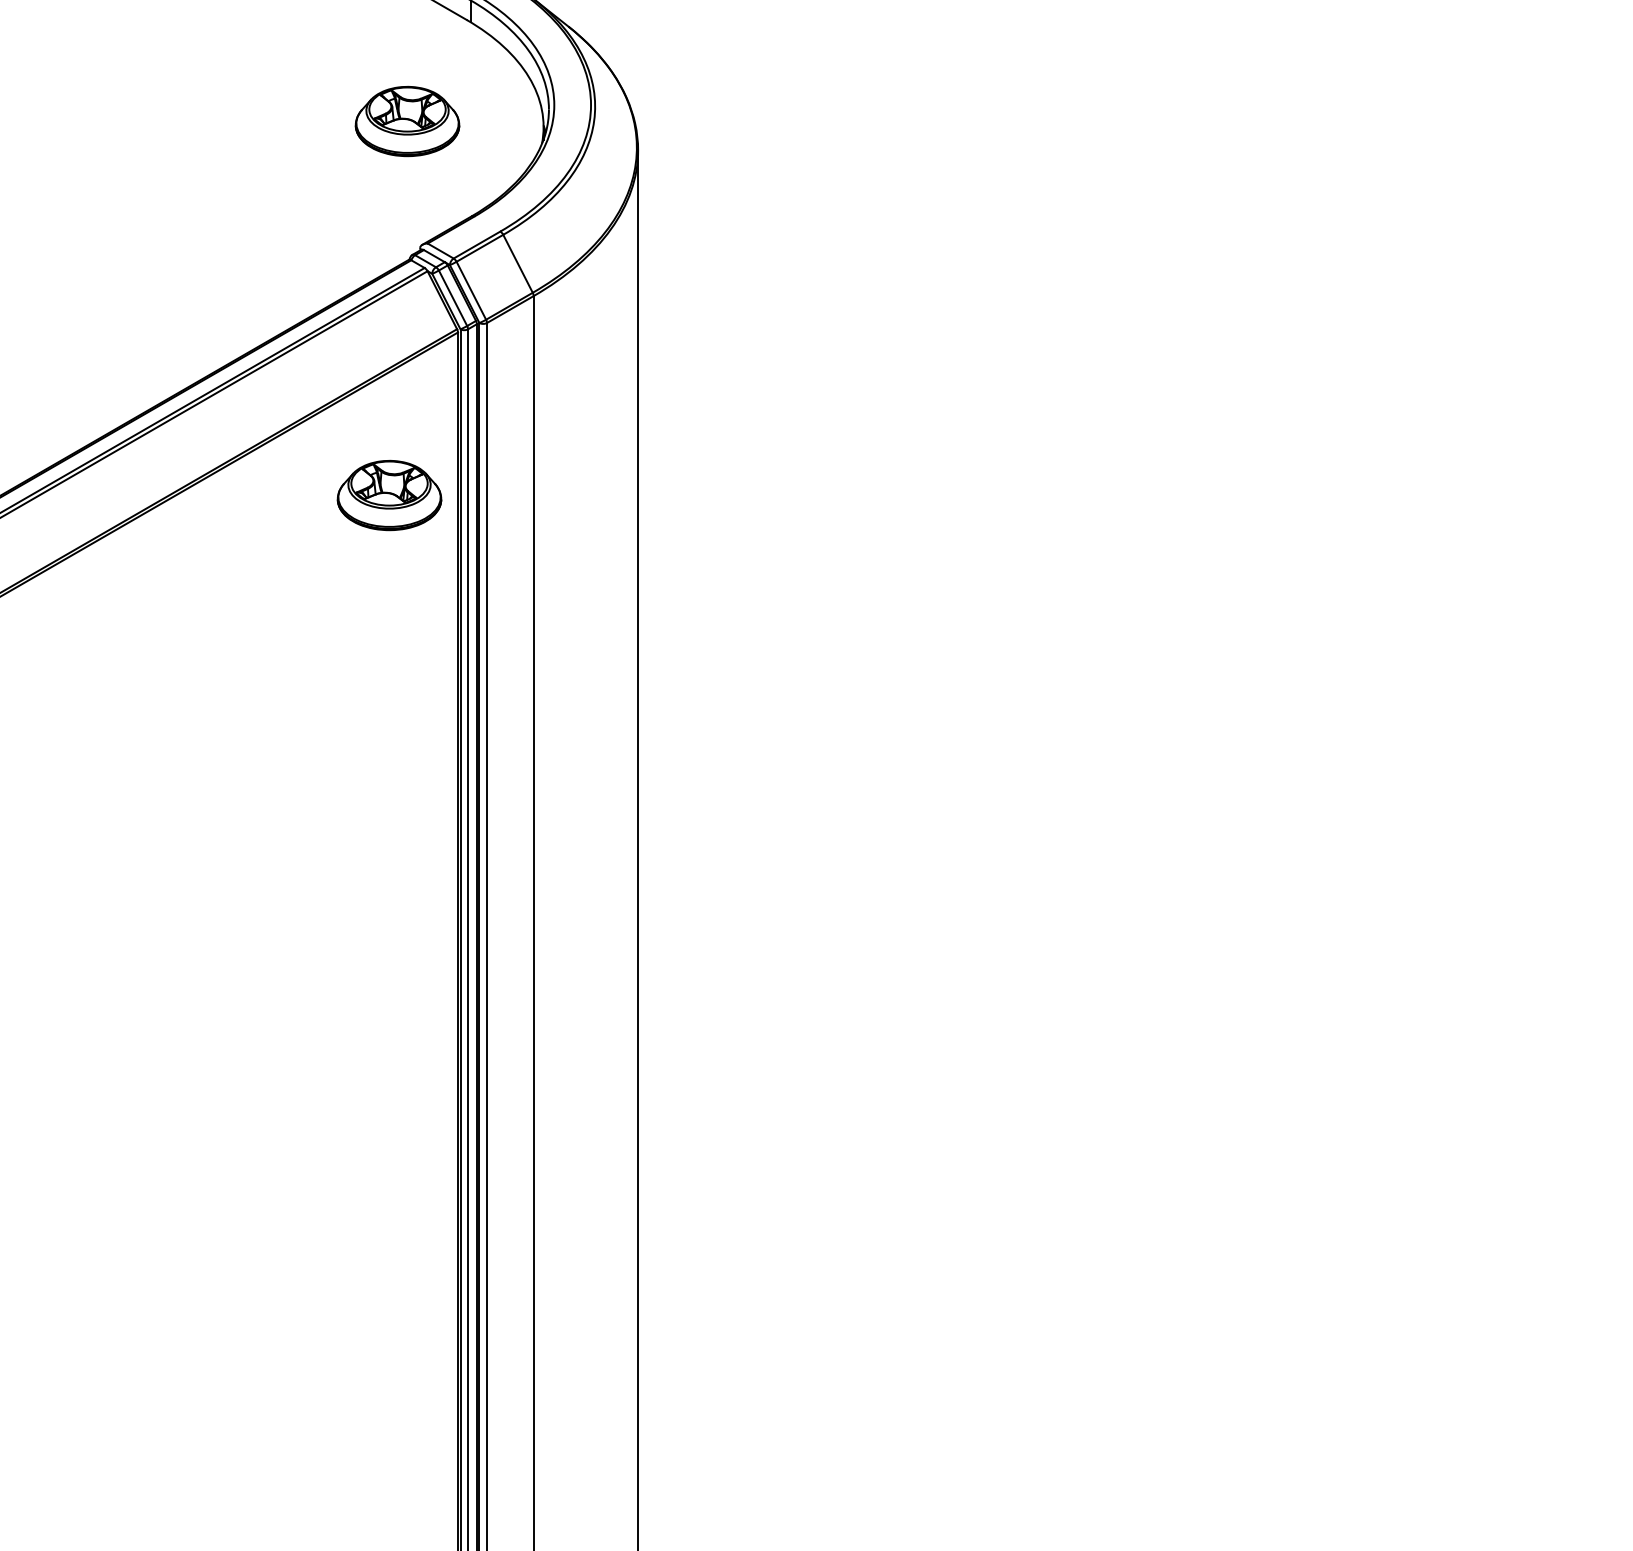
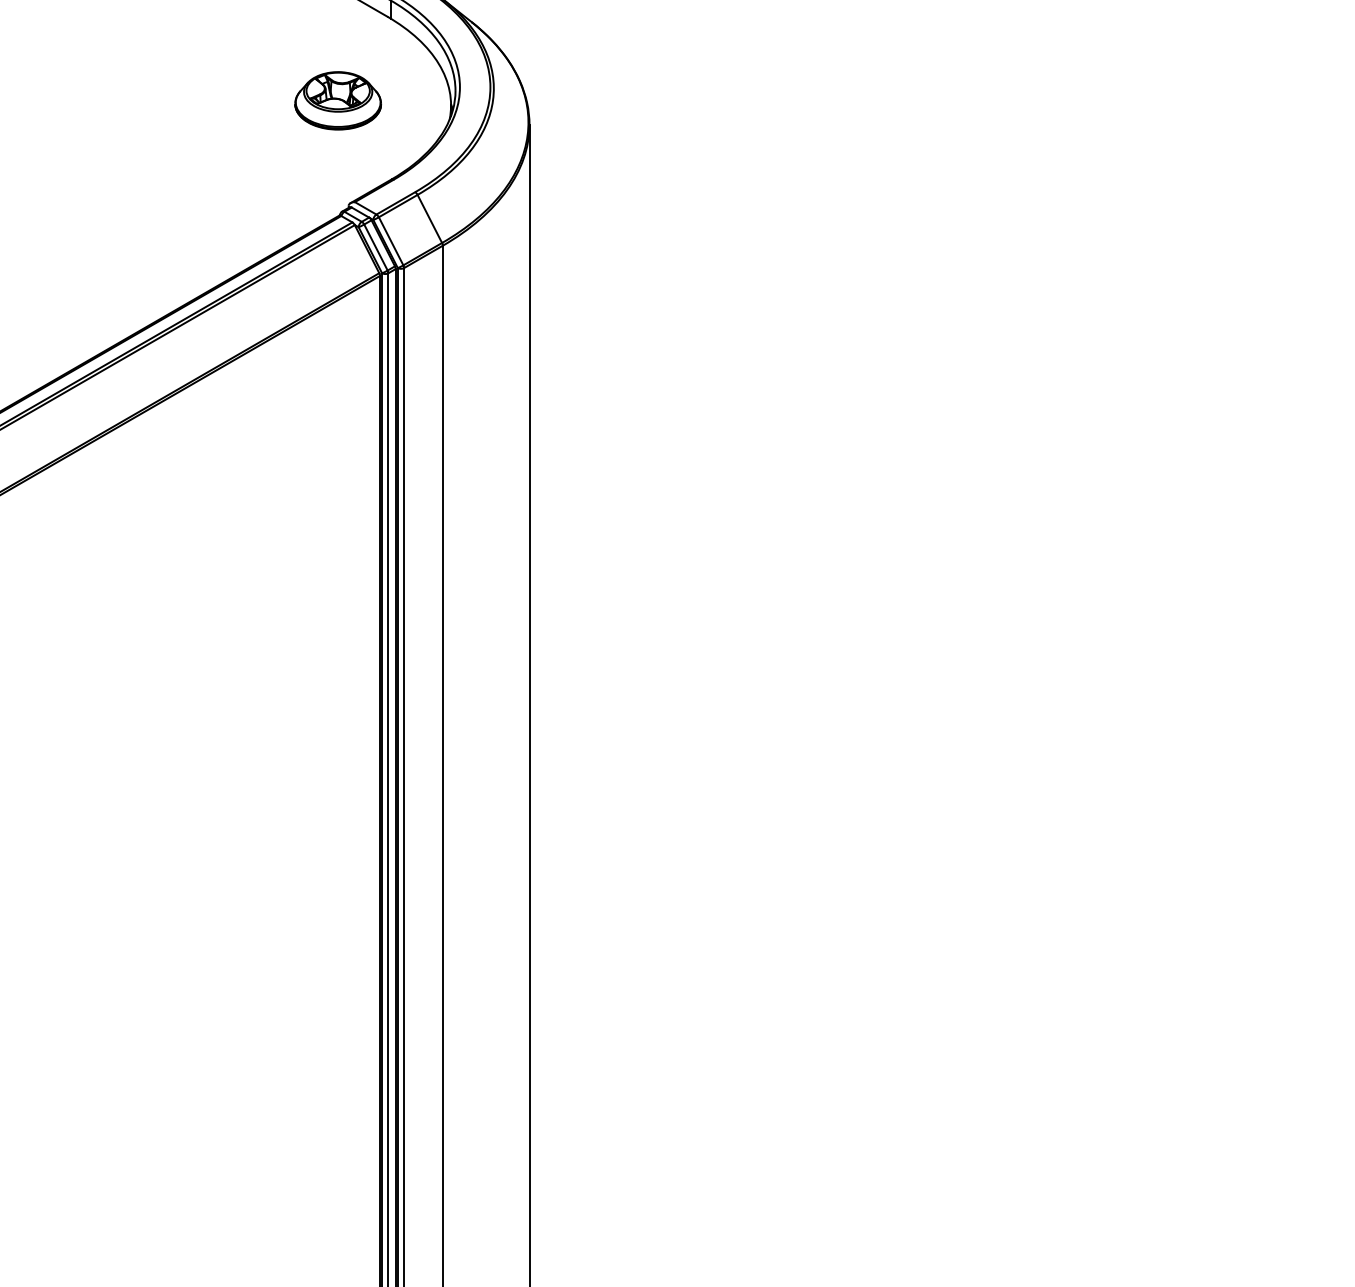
part: (389, 495) -> (323, 411), removed

